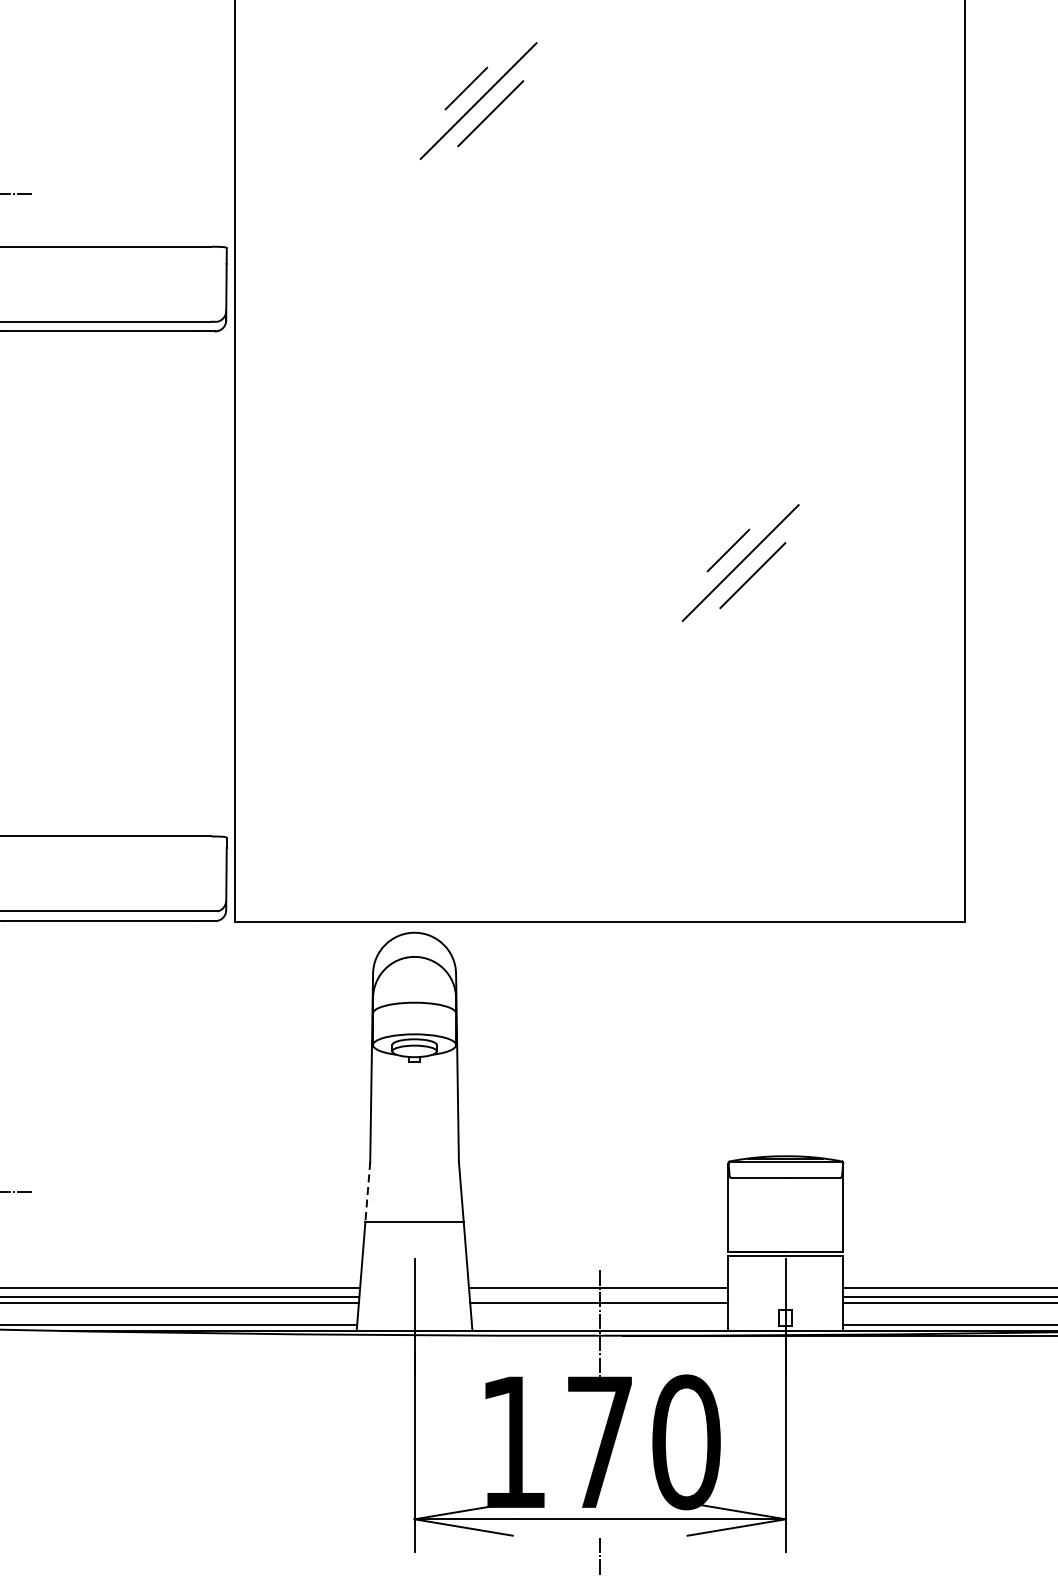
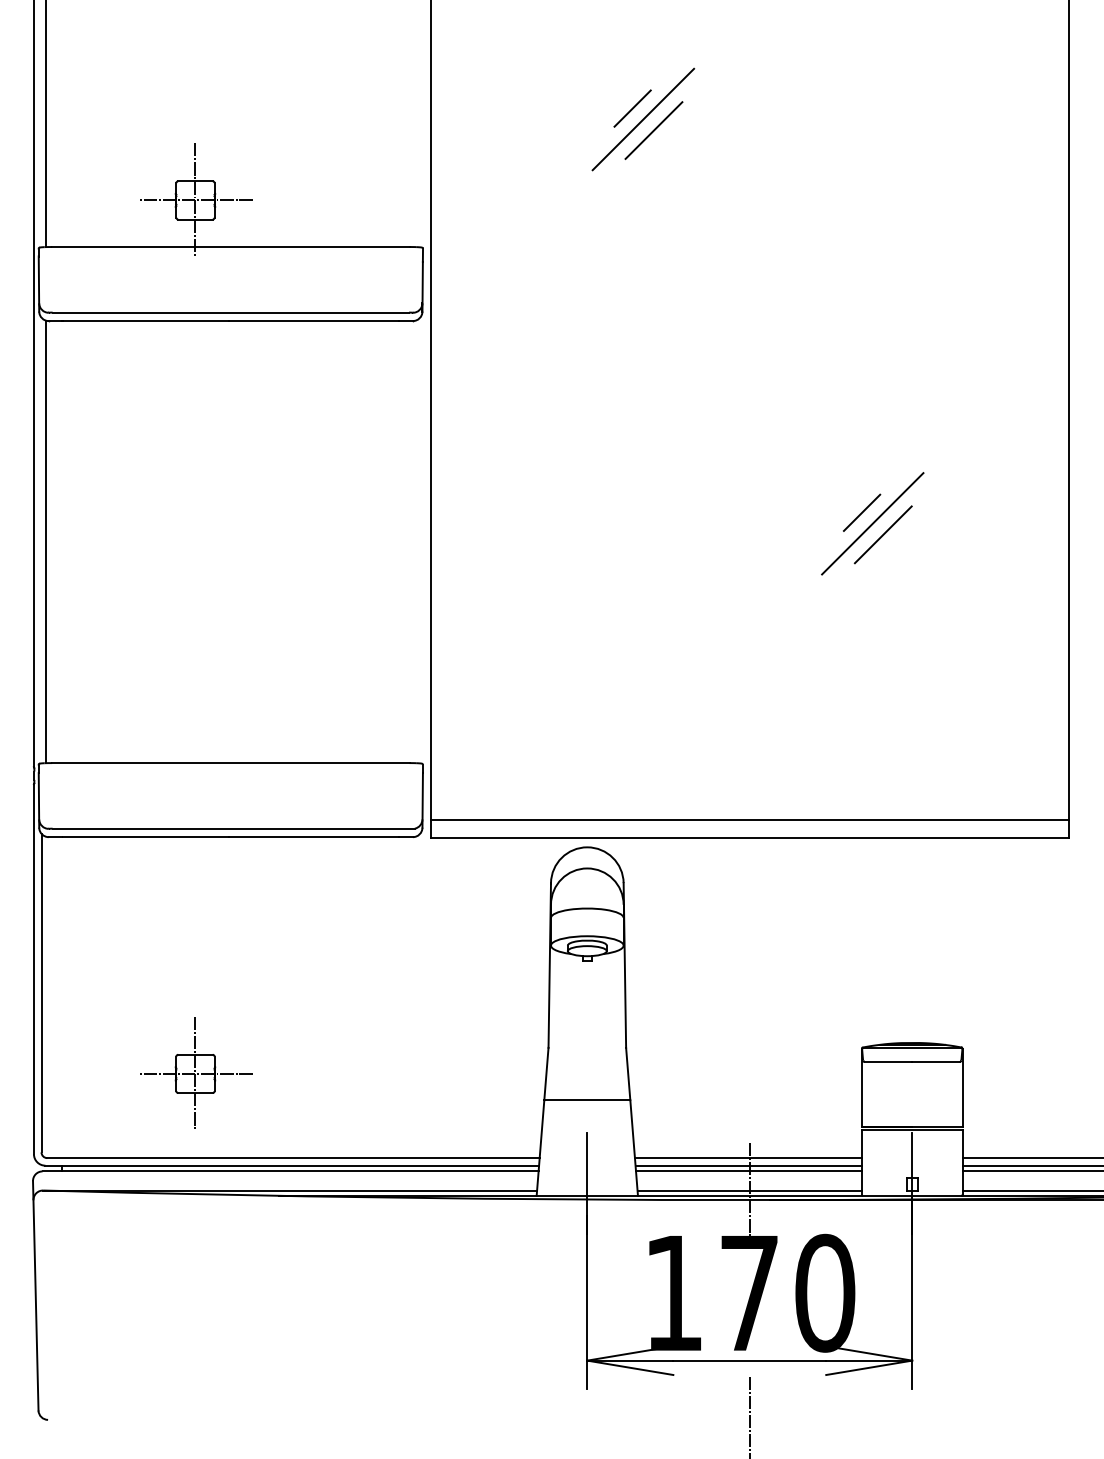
line: (599, 902) -> (749, 820), added
line: (367, 1192) -> (546, 1074), dashed -> solid
line: (598, 1296) -> (748, 1165), added
line: (599, 1324) -> (749, 1190), added

